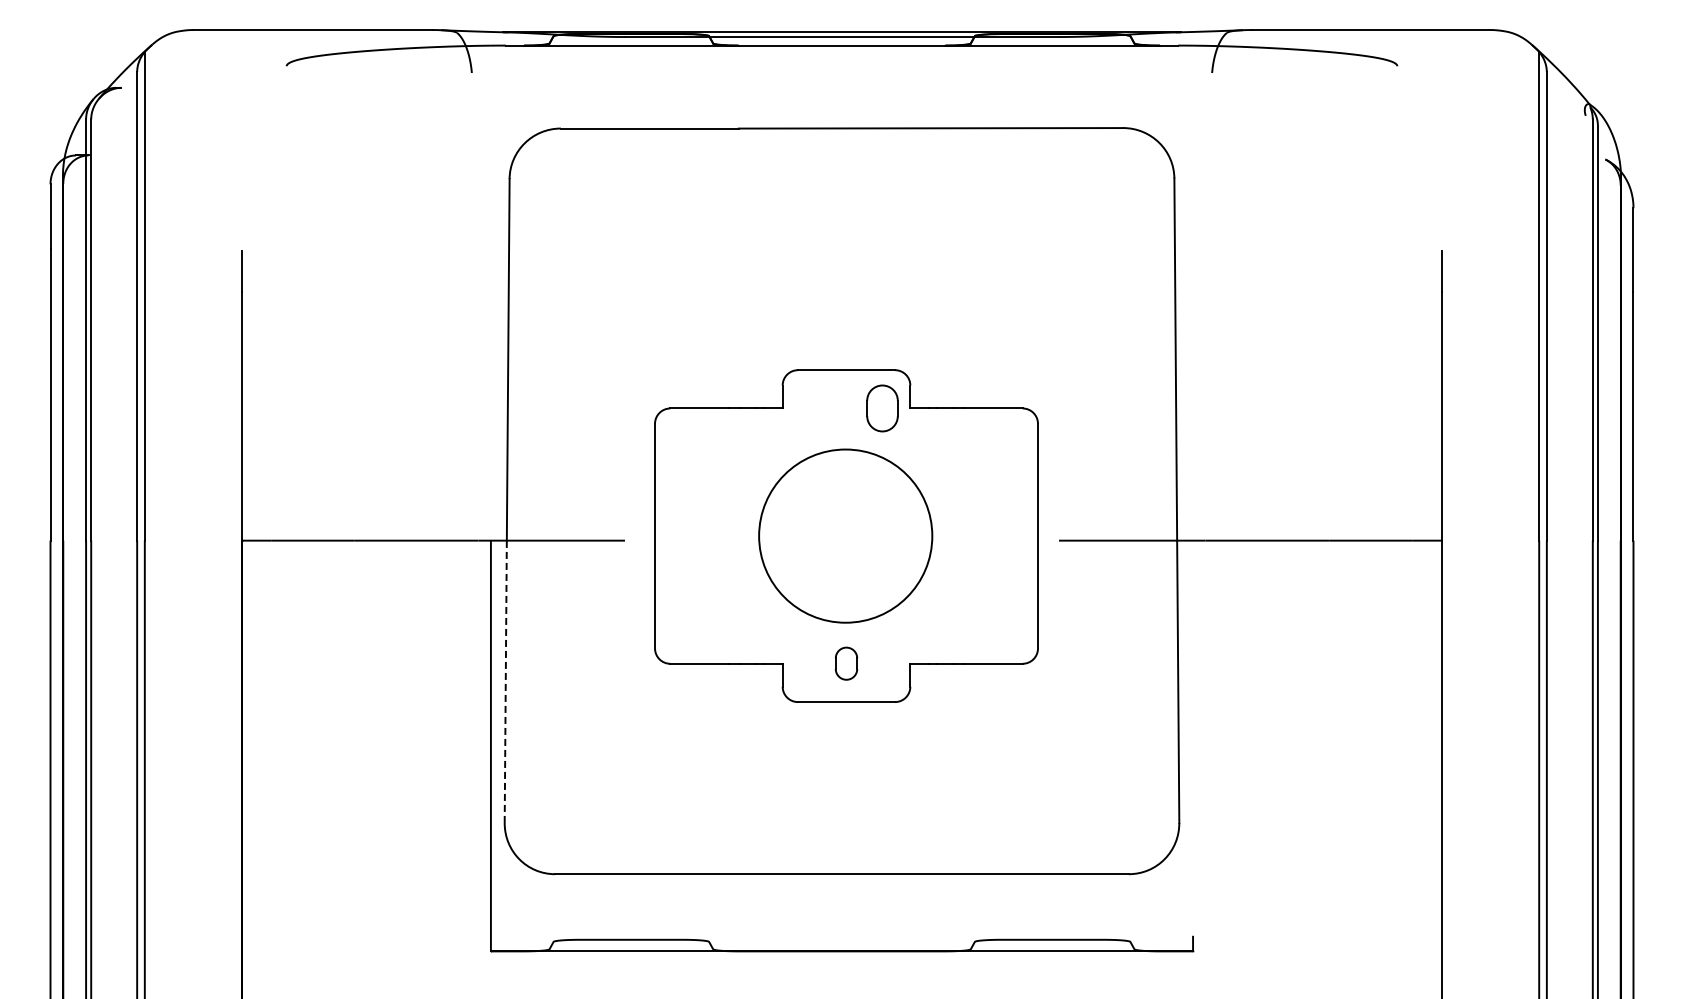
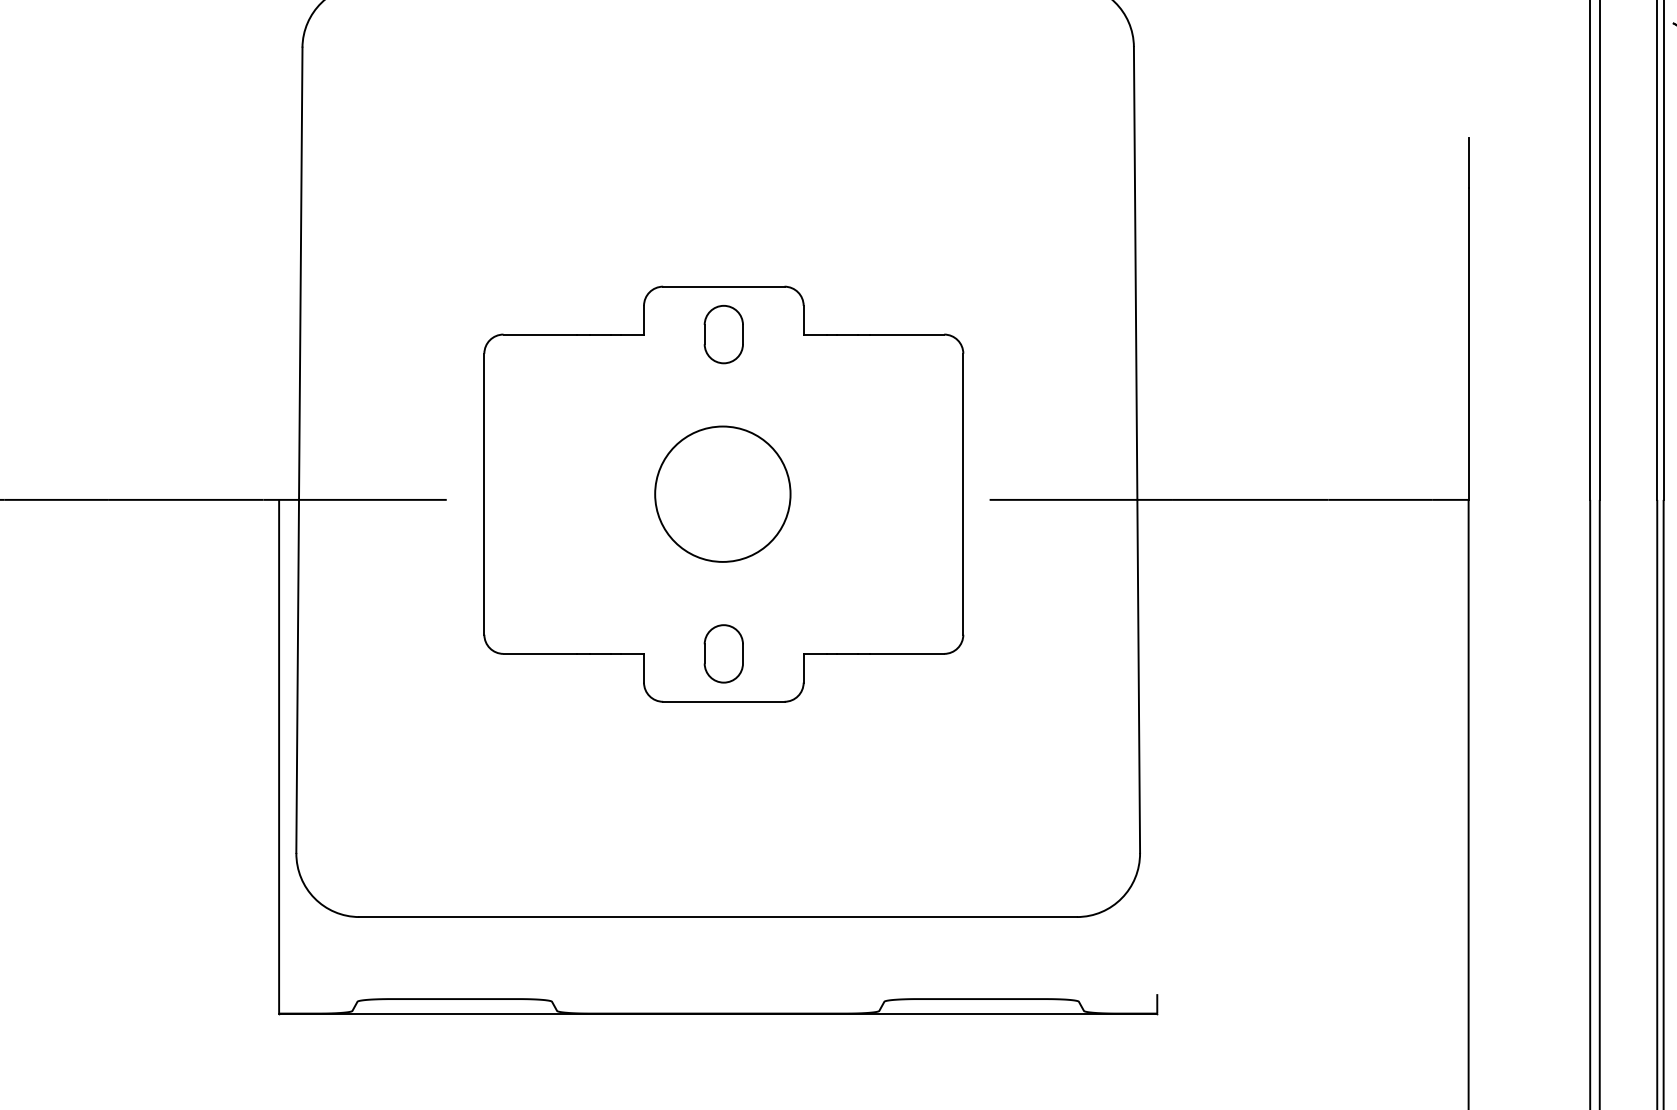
part: (882, 408) -> (723, 334), moved
circle: (845, 536) -> (722, 494), size x0.62
part: (846, 663) -> (723, 653), size x1.43
line: (505, 681) -> (297, 676), dashed -> solid

